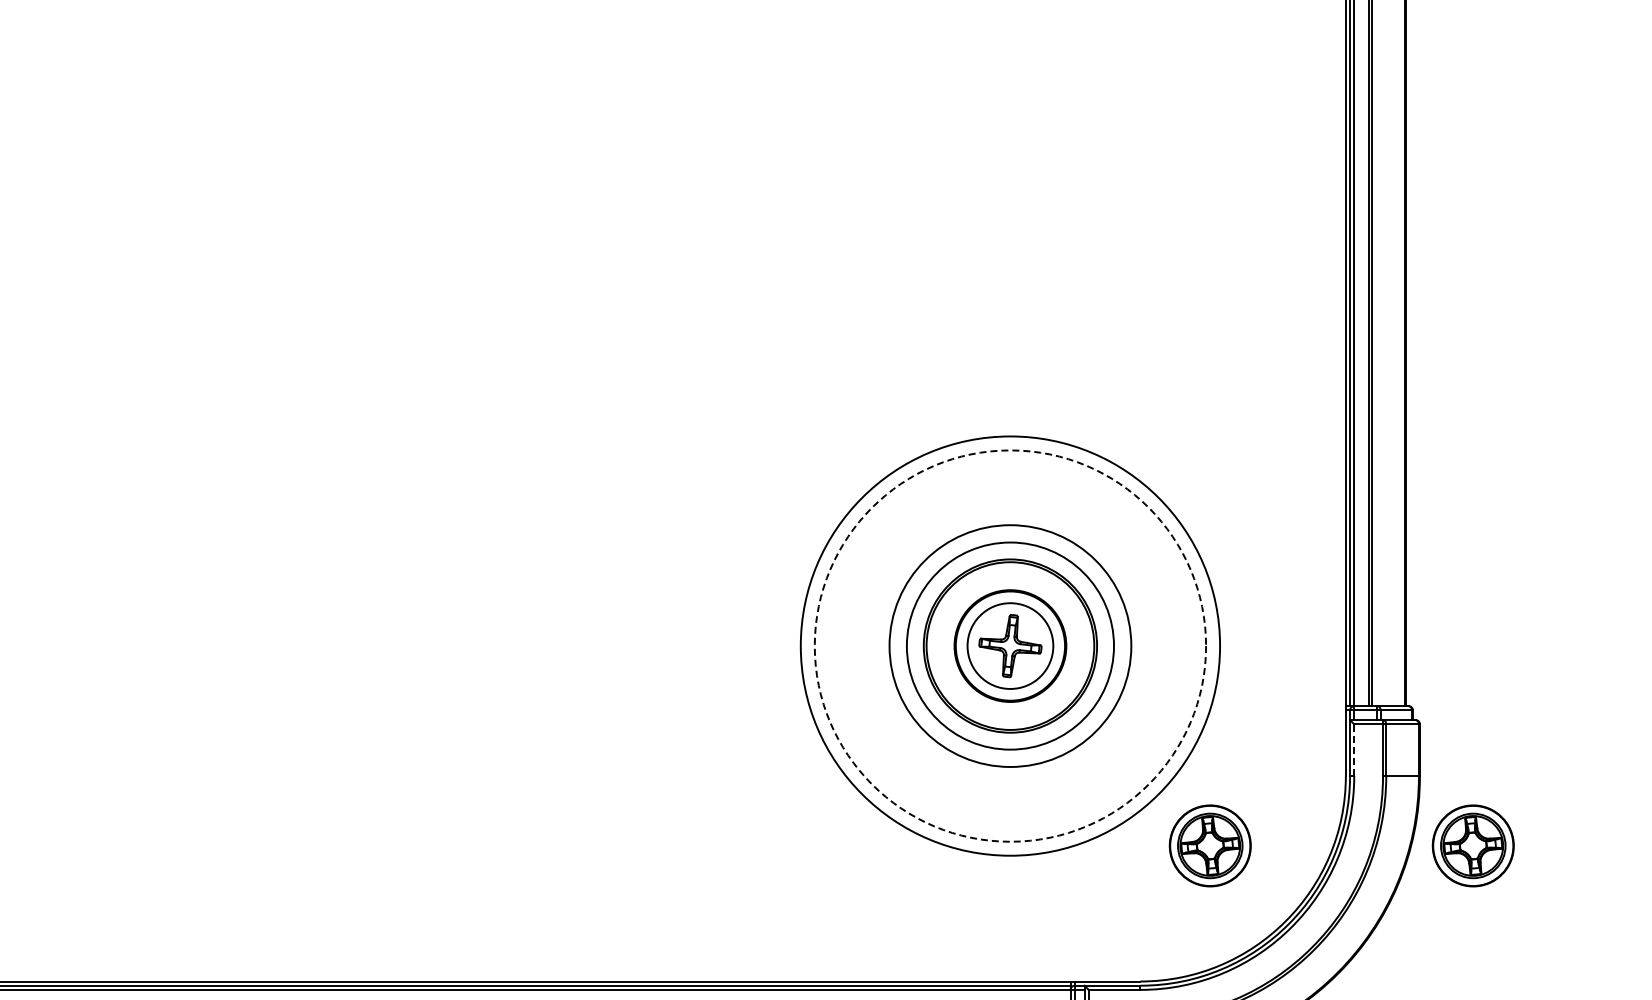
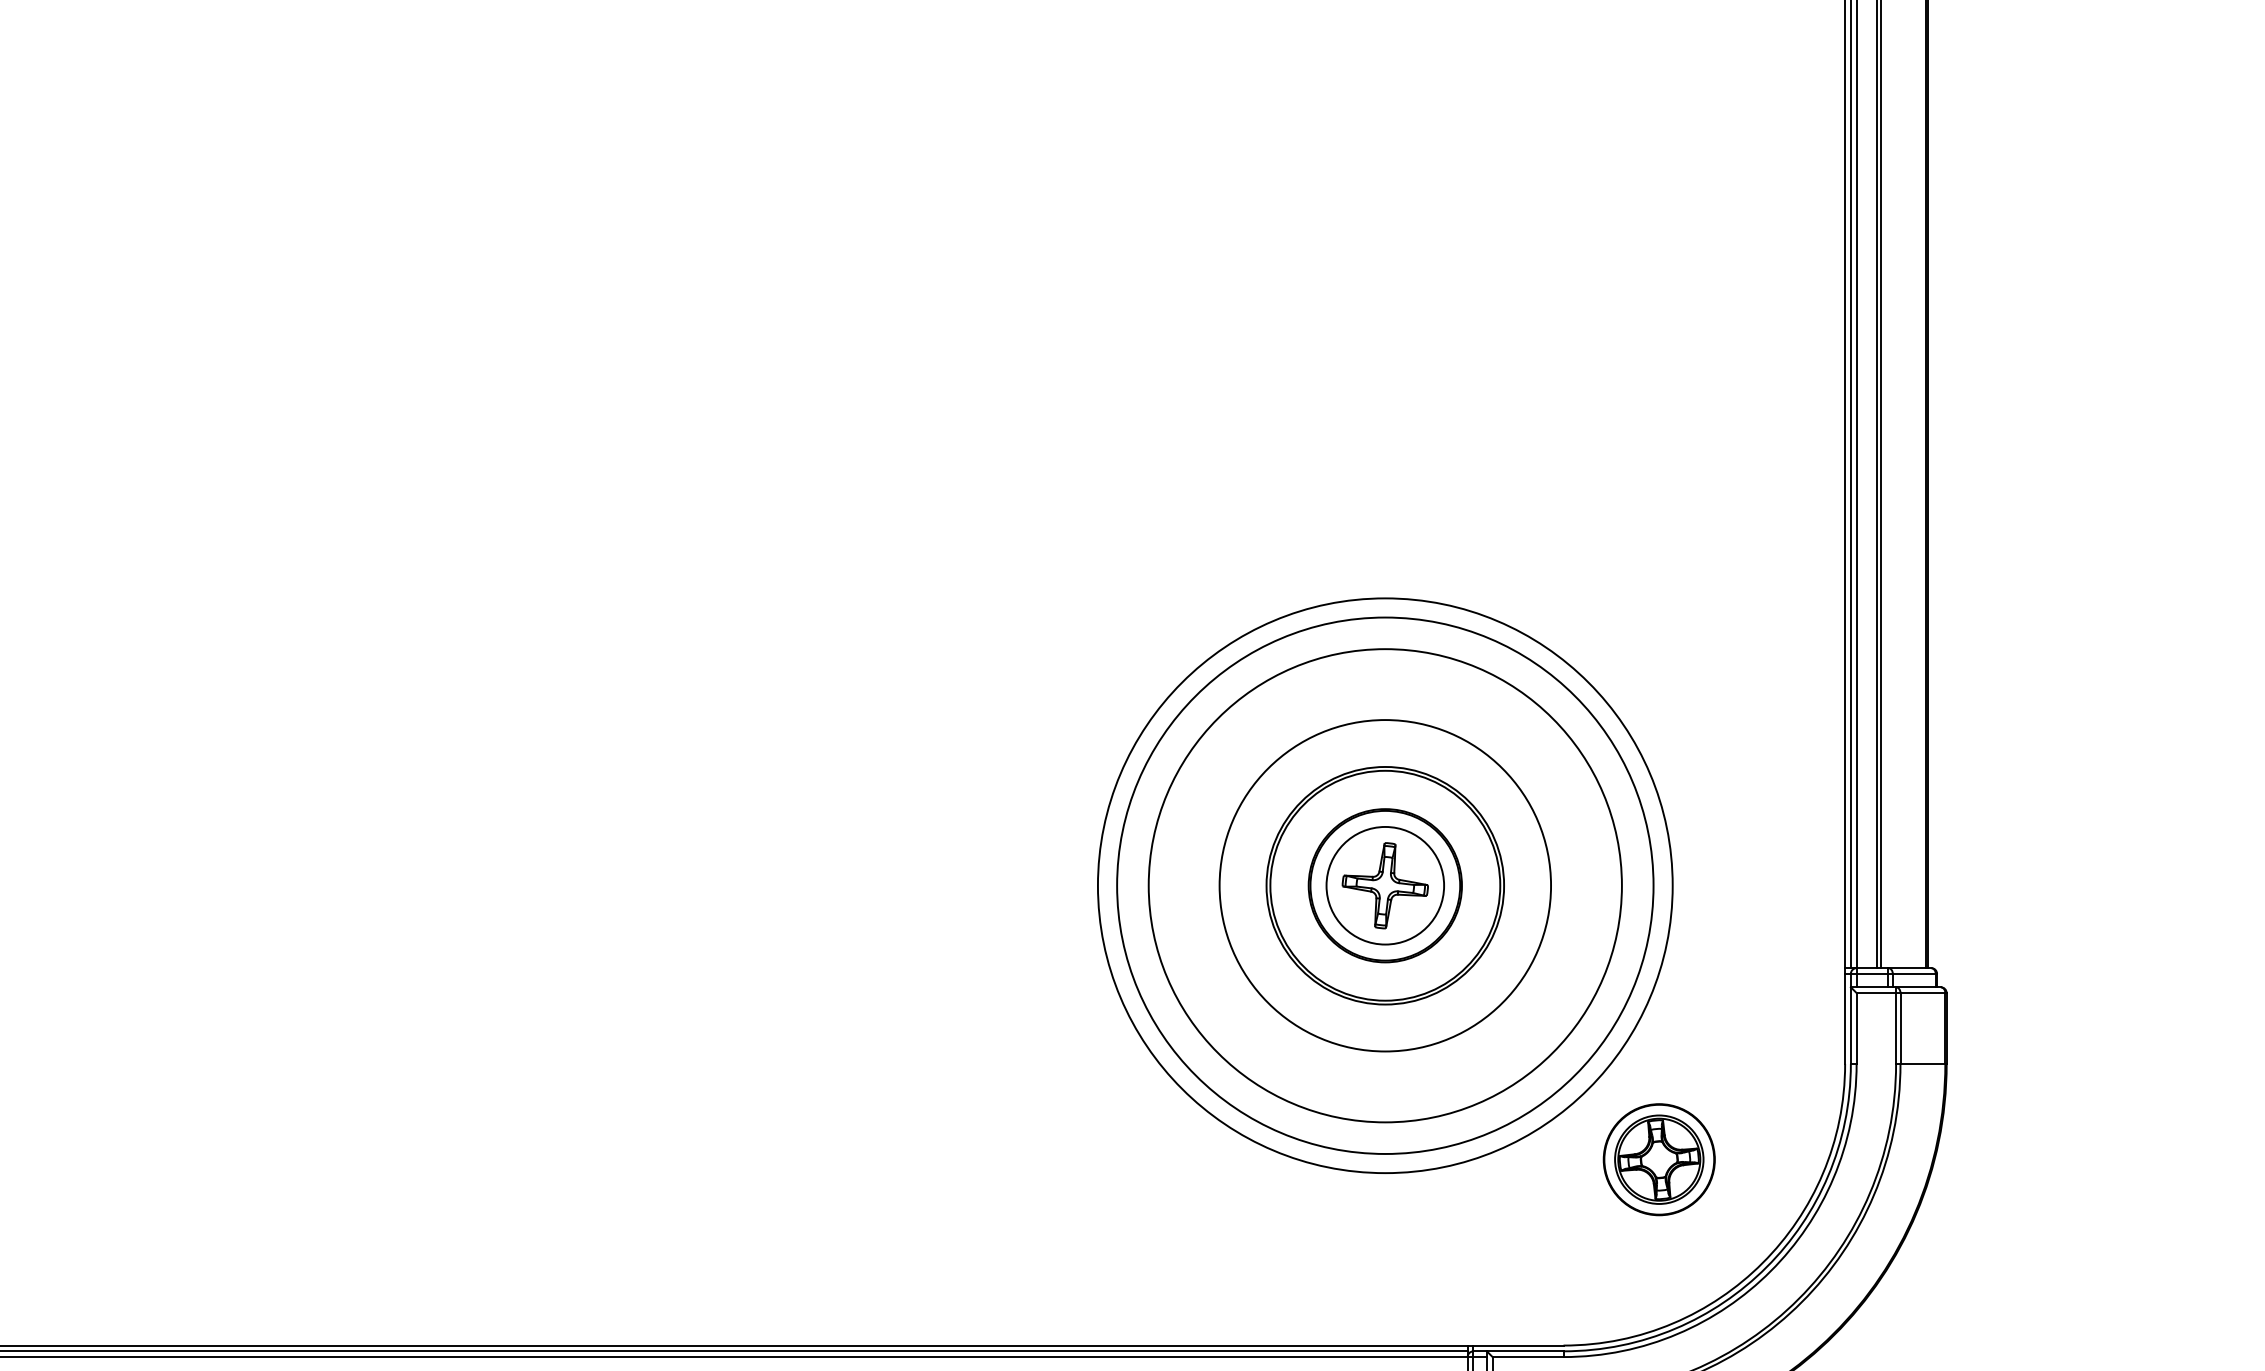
circle: (1010, 645) -> (1385, 884), dashed -> solid
circle: (1010, 645) -> (1385, 884), size x1.67
line: (1354, 750) -> (1856, 1028), dashed -> solid
part: (1472, 845) -> (2018, 1159), removed

